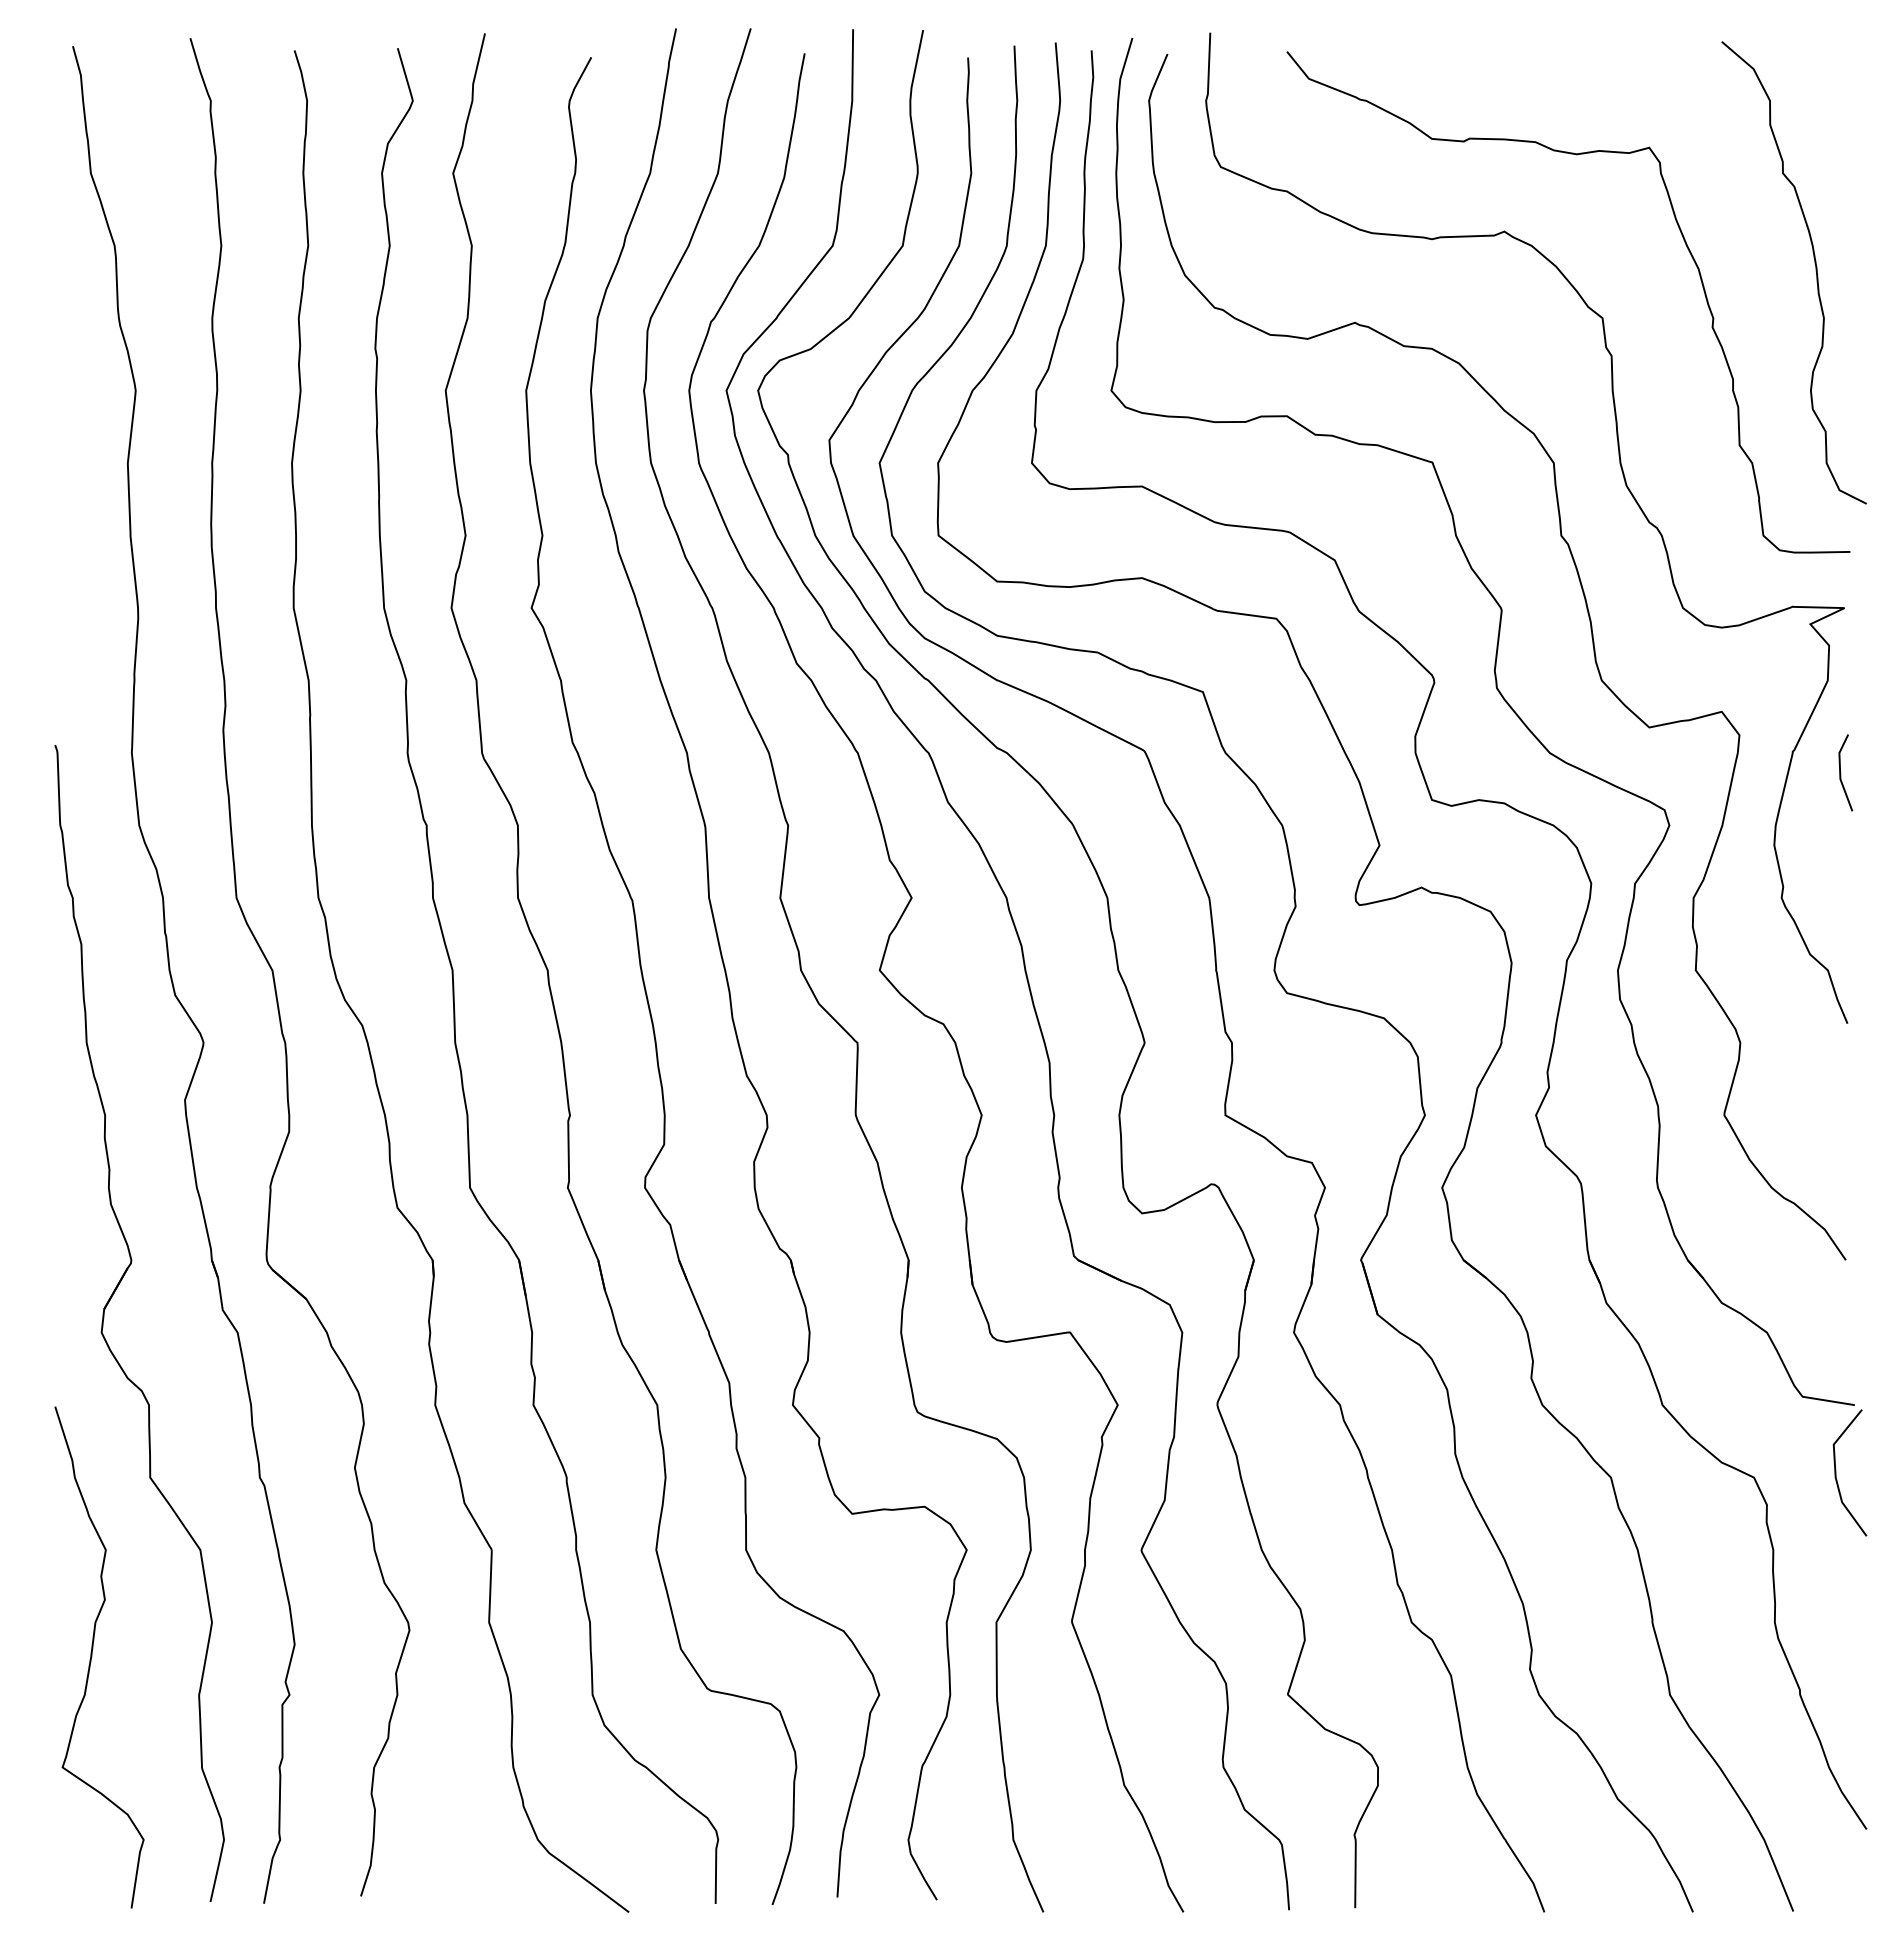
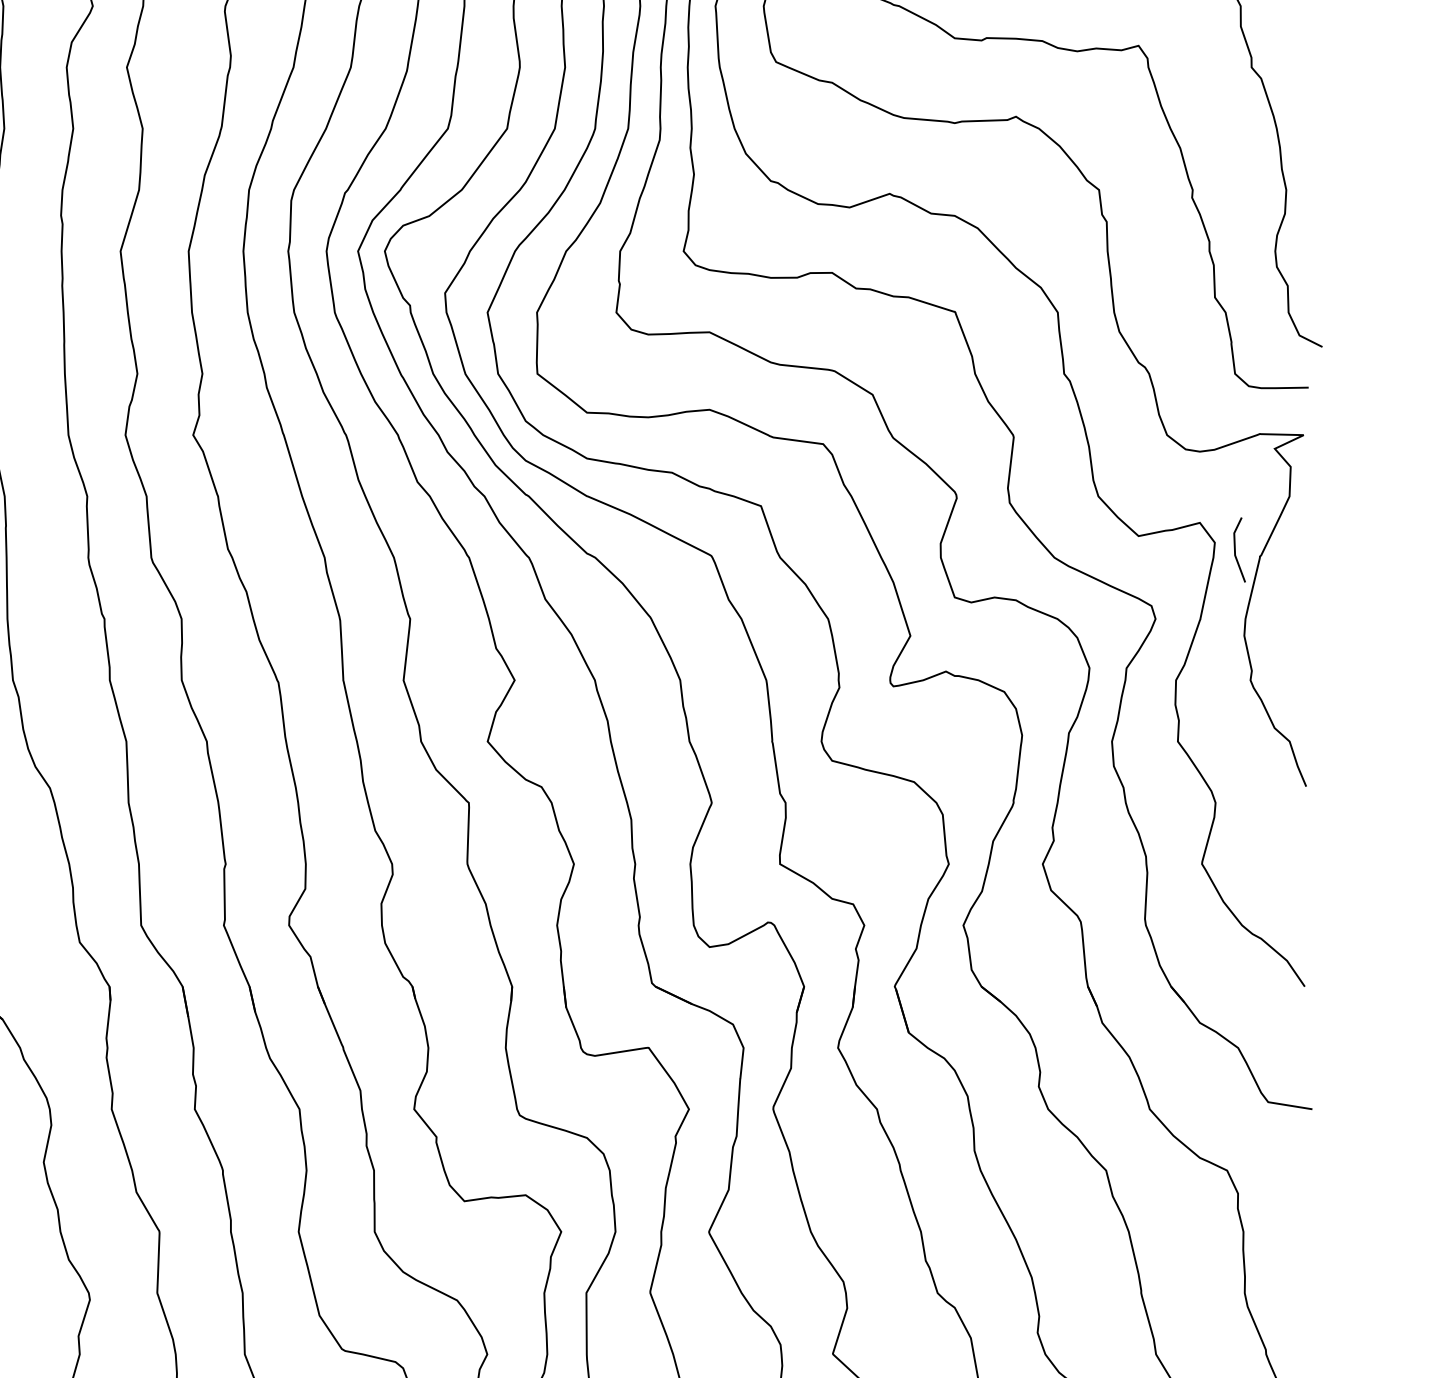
line: (1841, 772) -> (1236, 549), moved
line: (1836, 1472) -> (1296, 1166), removed

